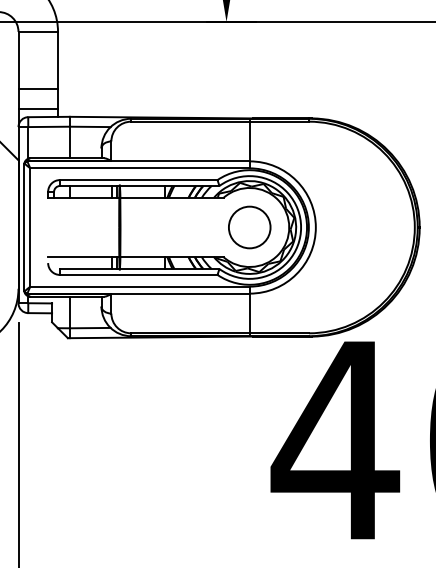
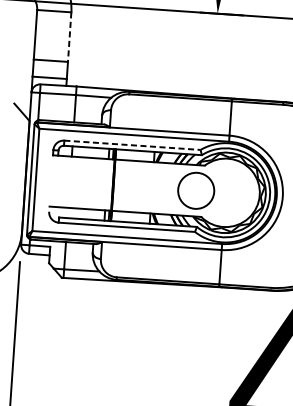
line: (58, 60) -> (70, 37), solid -> dashed
line: (138, 180) -> (132, 145), solid -> dashed
circle: (249, 227) -> (196, 190), moved

